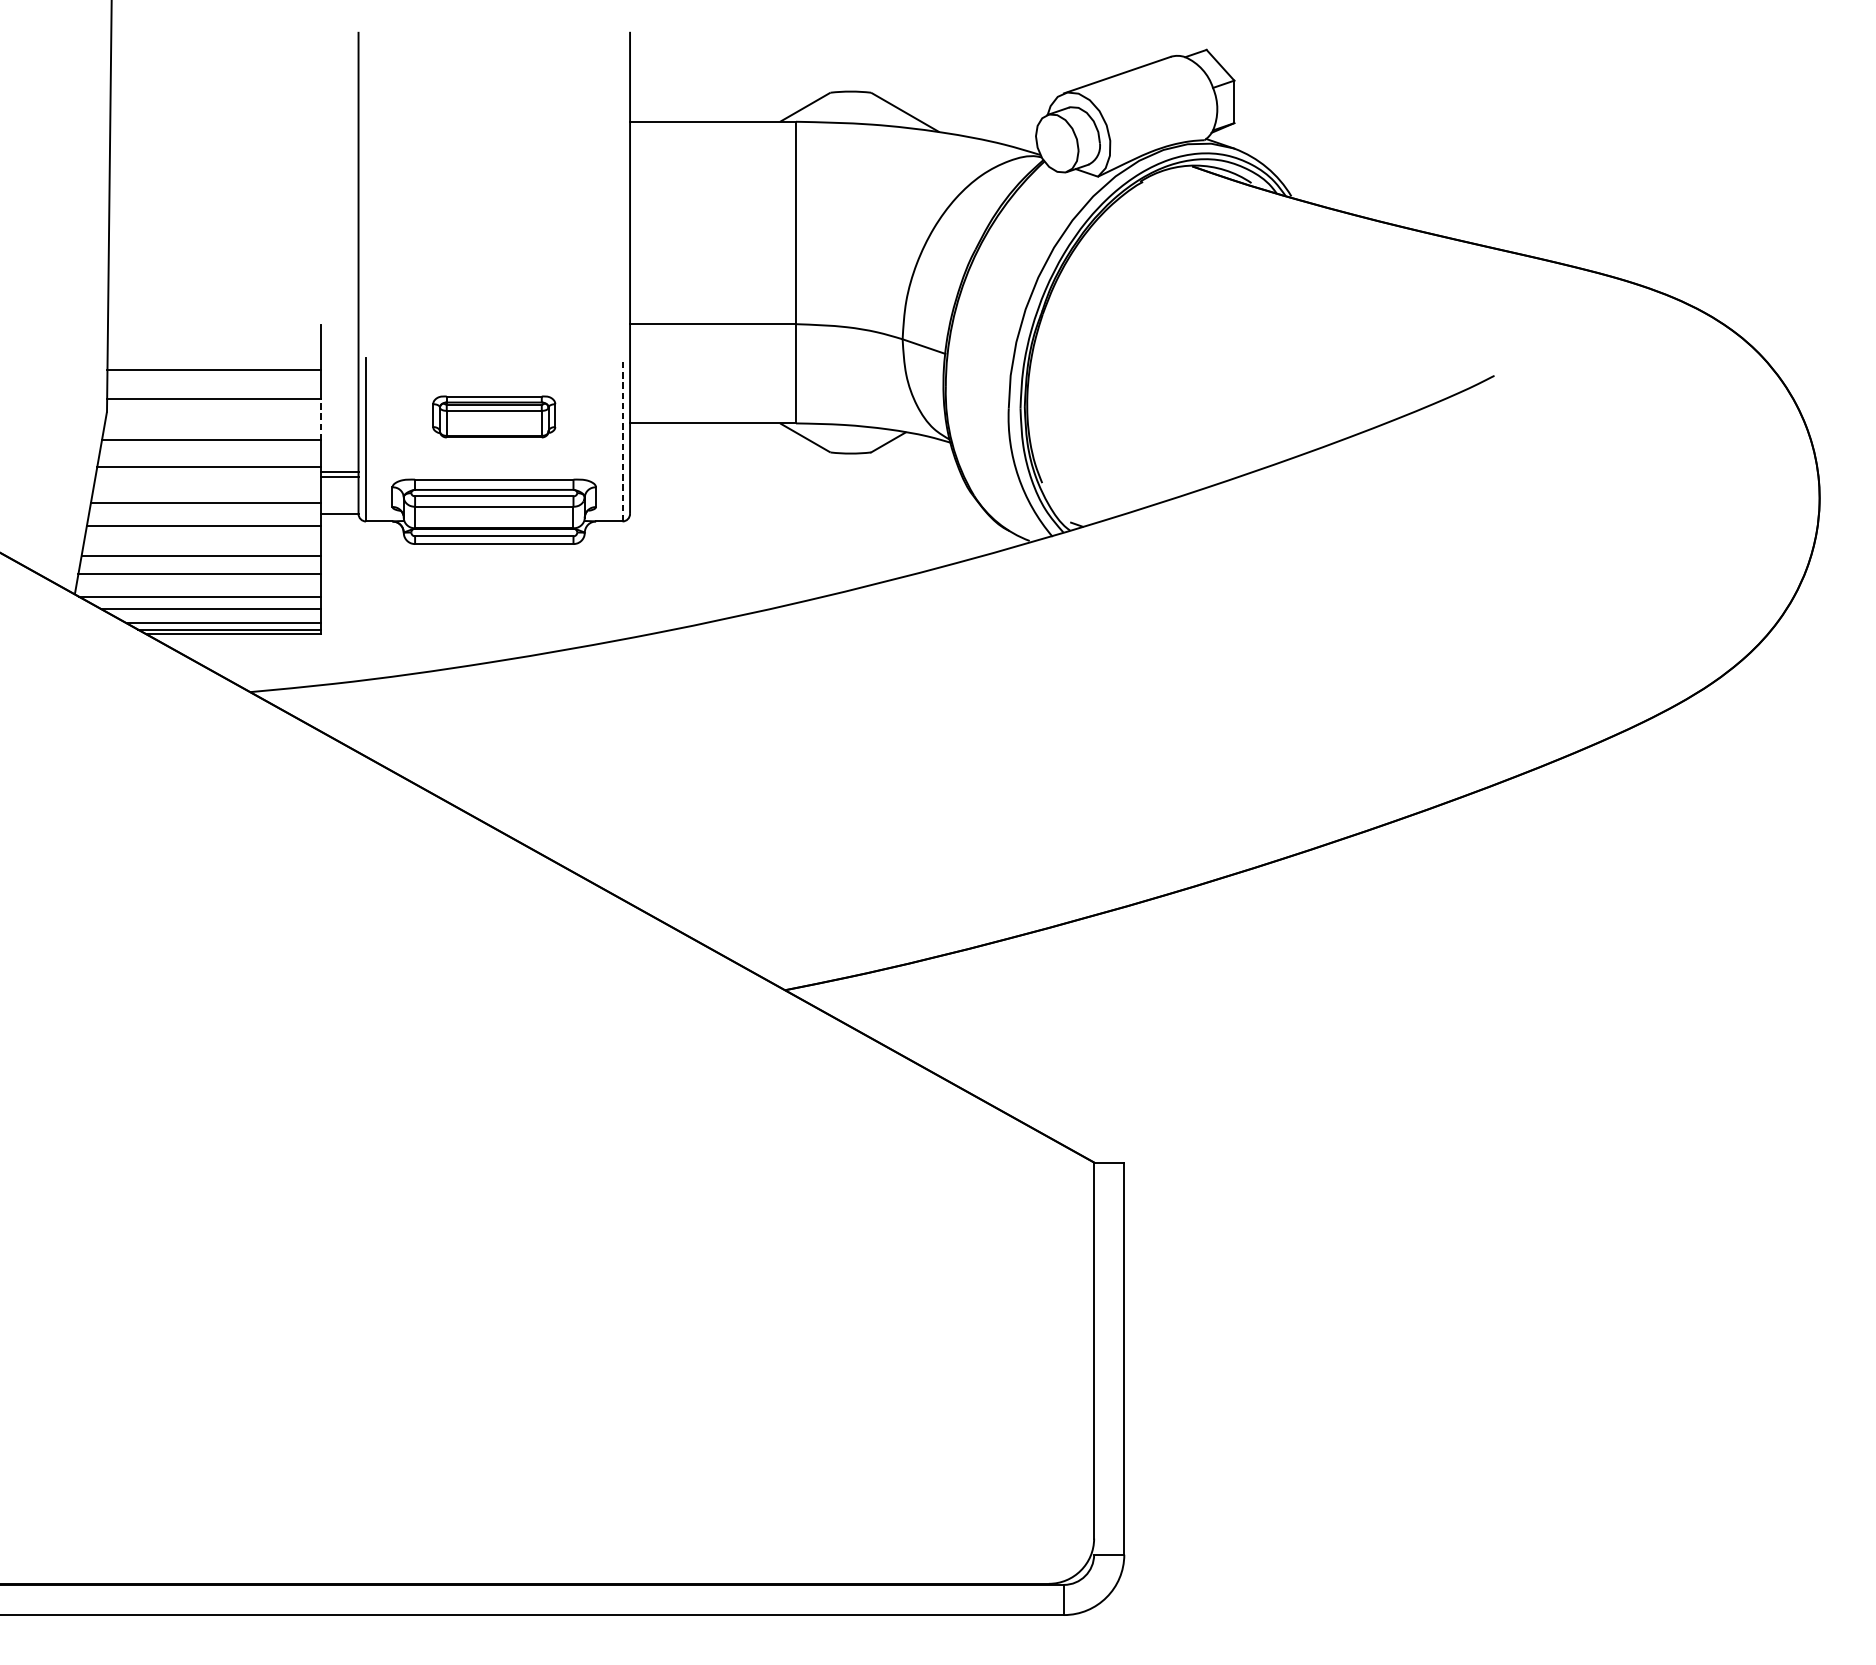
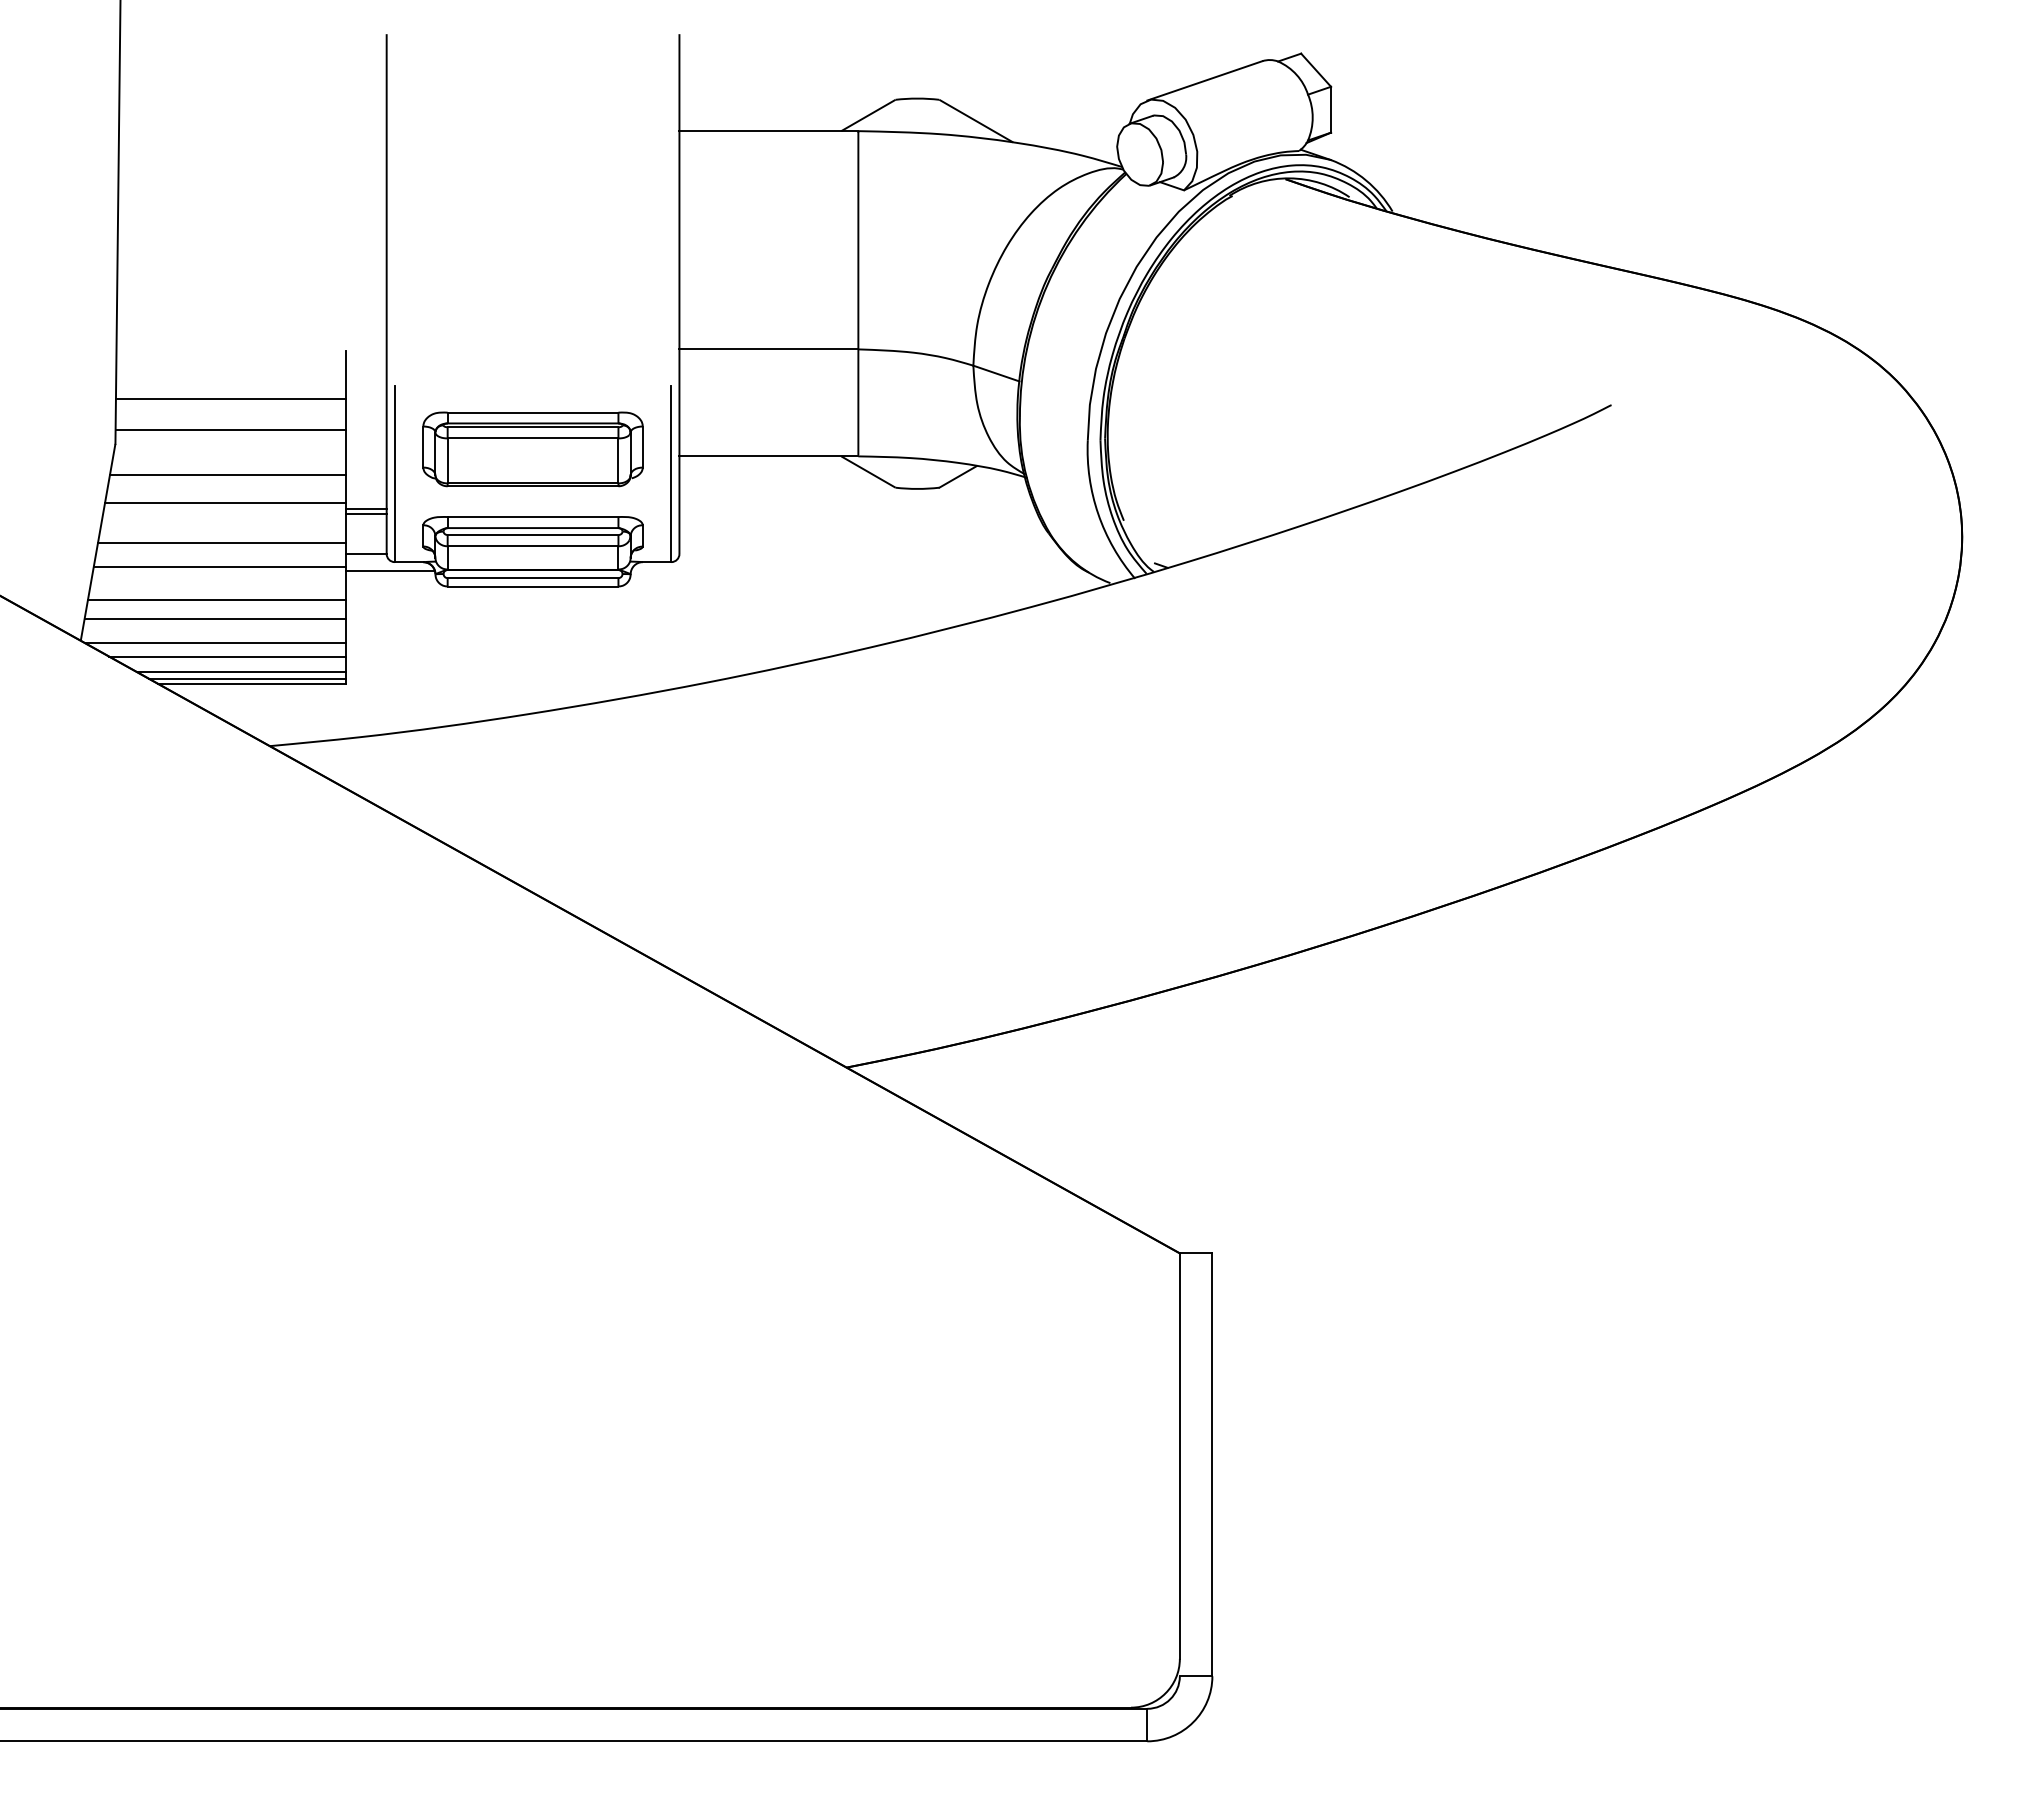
part: (493, 417) -> (532, 449), size x1.67
line: (321, 418) -> (346, 451), dashed -> solid
line: (622, 439) -> (671, 473), dashed -> solid
line: (362, 530) -> (390, 571), added

